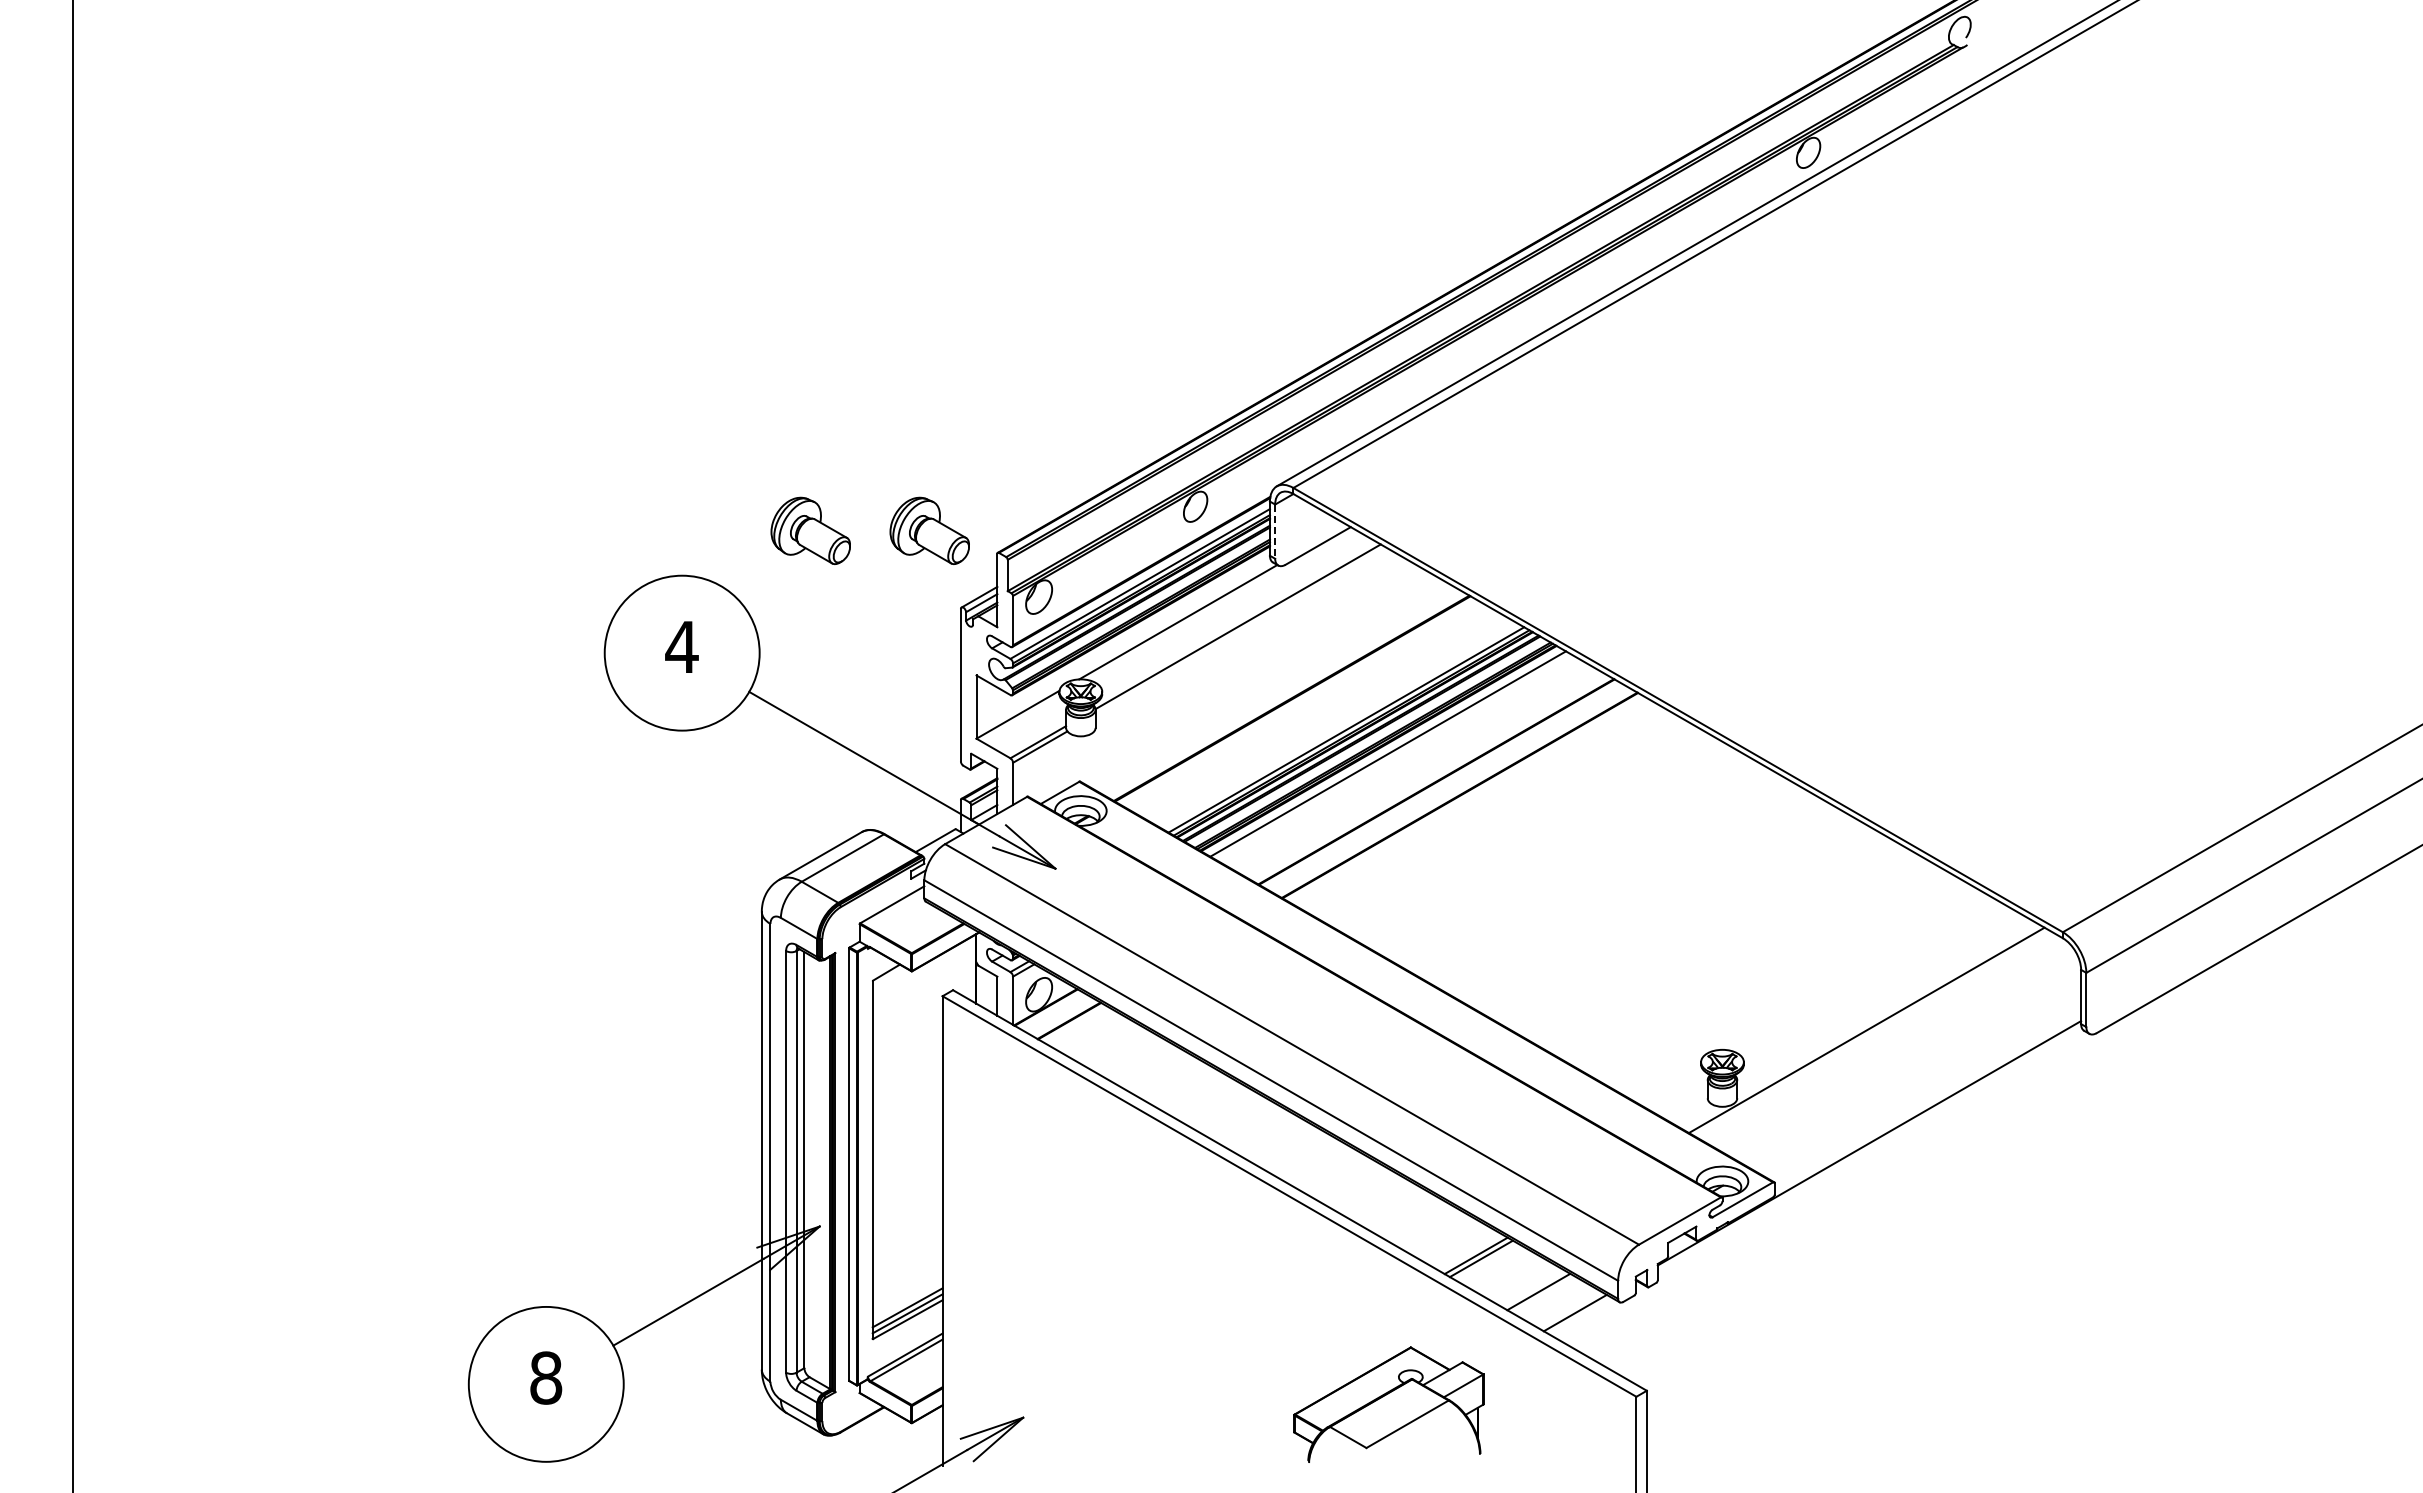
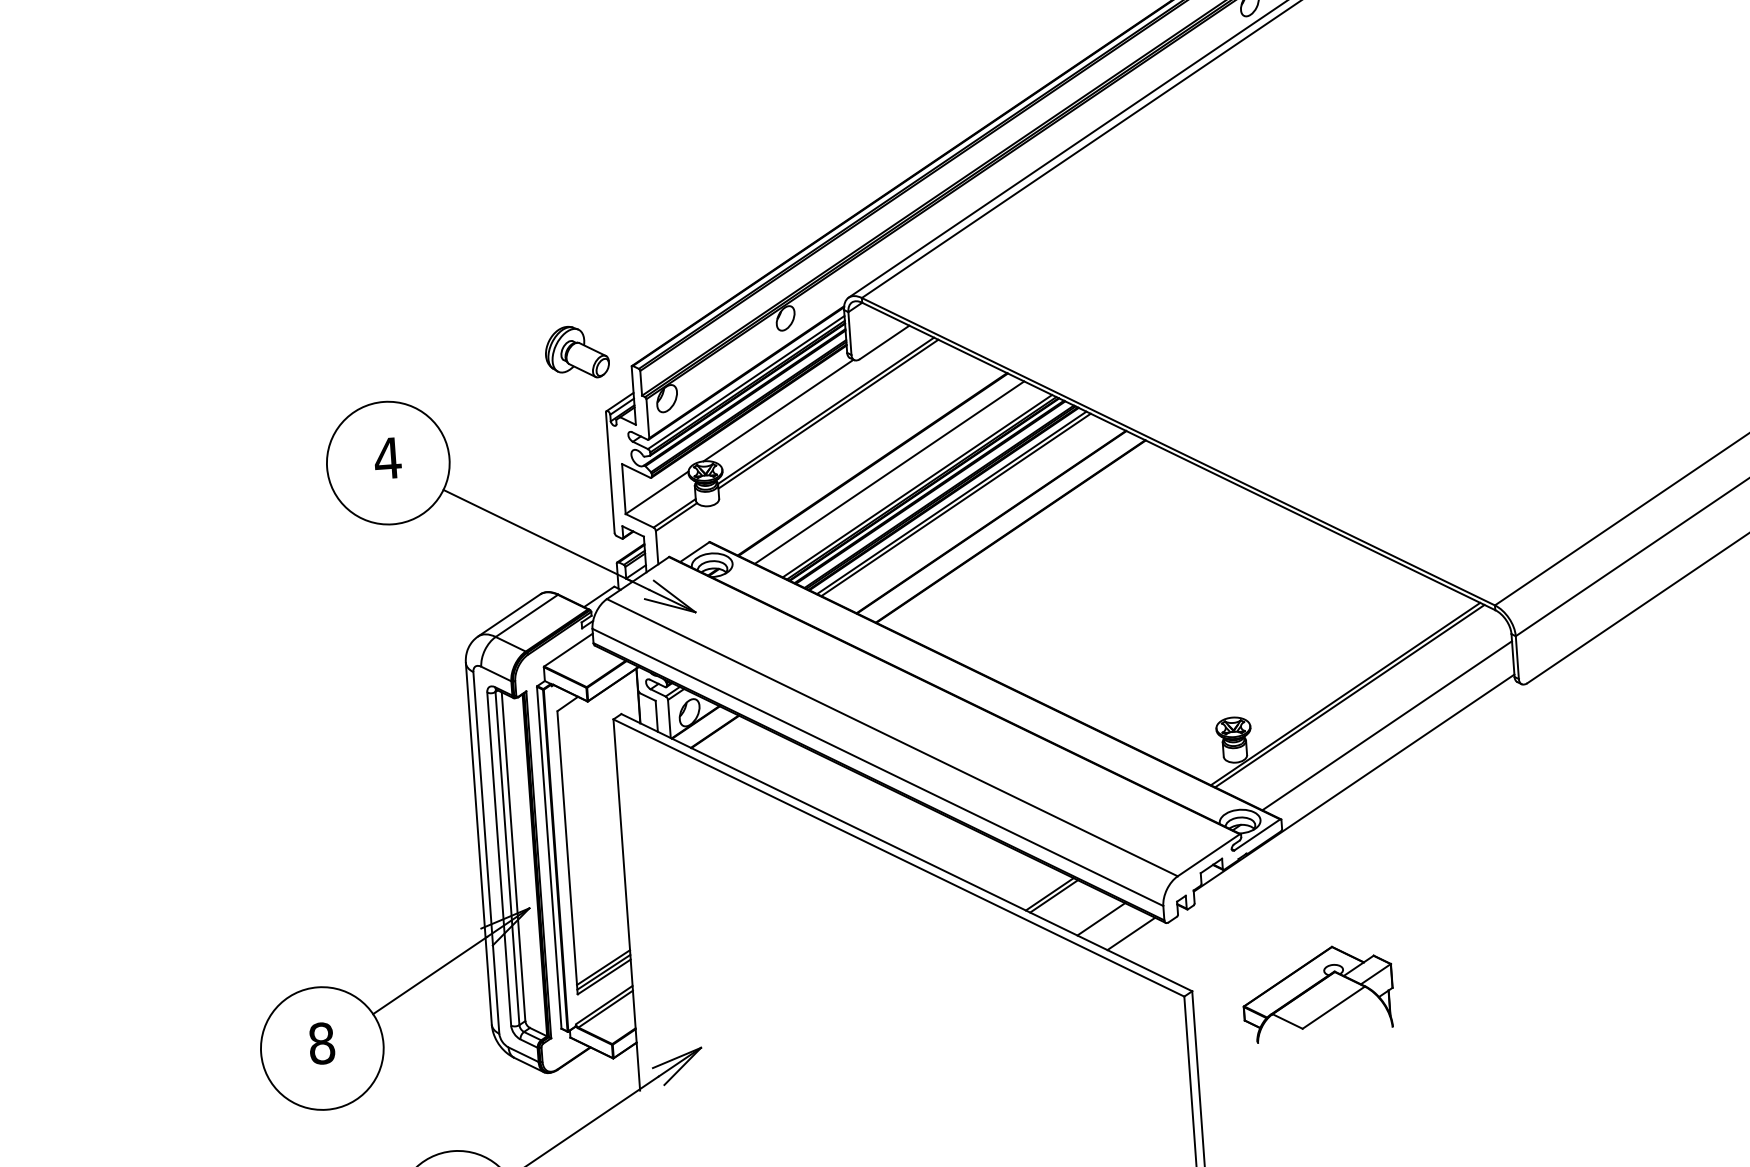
part: (810, 530) -> (482, 358), removed
line: (1275, 532) -> (850, 334), dashed -> solid
line: (1240, 631) -> (828, 414), added
line: (1312, 710) -> (889, 472), added
line: (1393, 756) -> (956, 504), added
line: (1871, 1033) -> (1349, 696), added
line: (1916, 1073) -> (1387, 725), added
part: (1388, 1404) -> (1317, 993), moved

